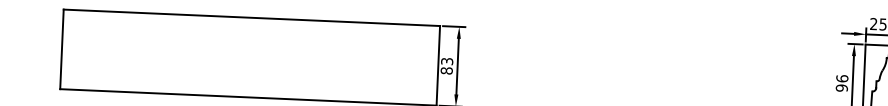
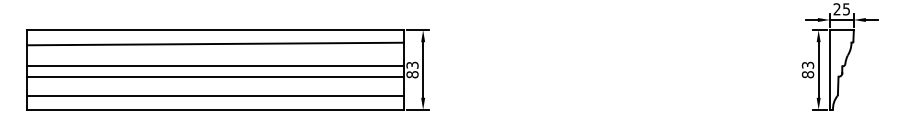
line: (251, 31) -> (215, 43), added
line: (250, 54) -> (215, 66), added
line: (249, 64) -> (215, 76), added
text: (841, 82) -> (807, 69), 96 -> 83
line: (248, 84) -> (215, 96), added

